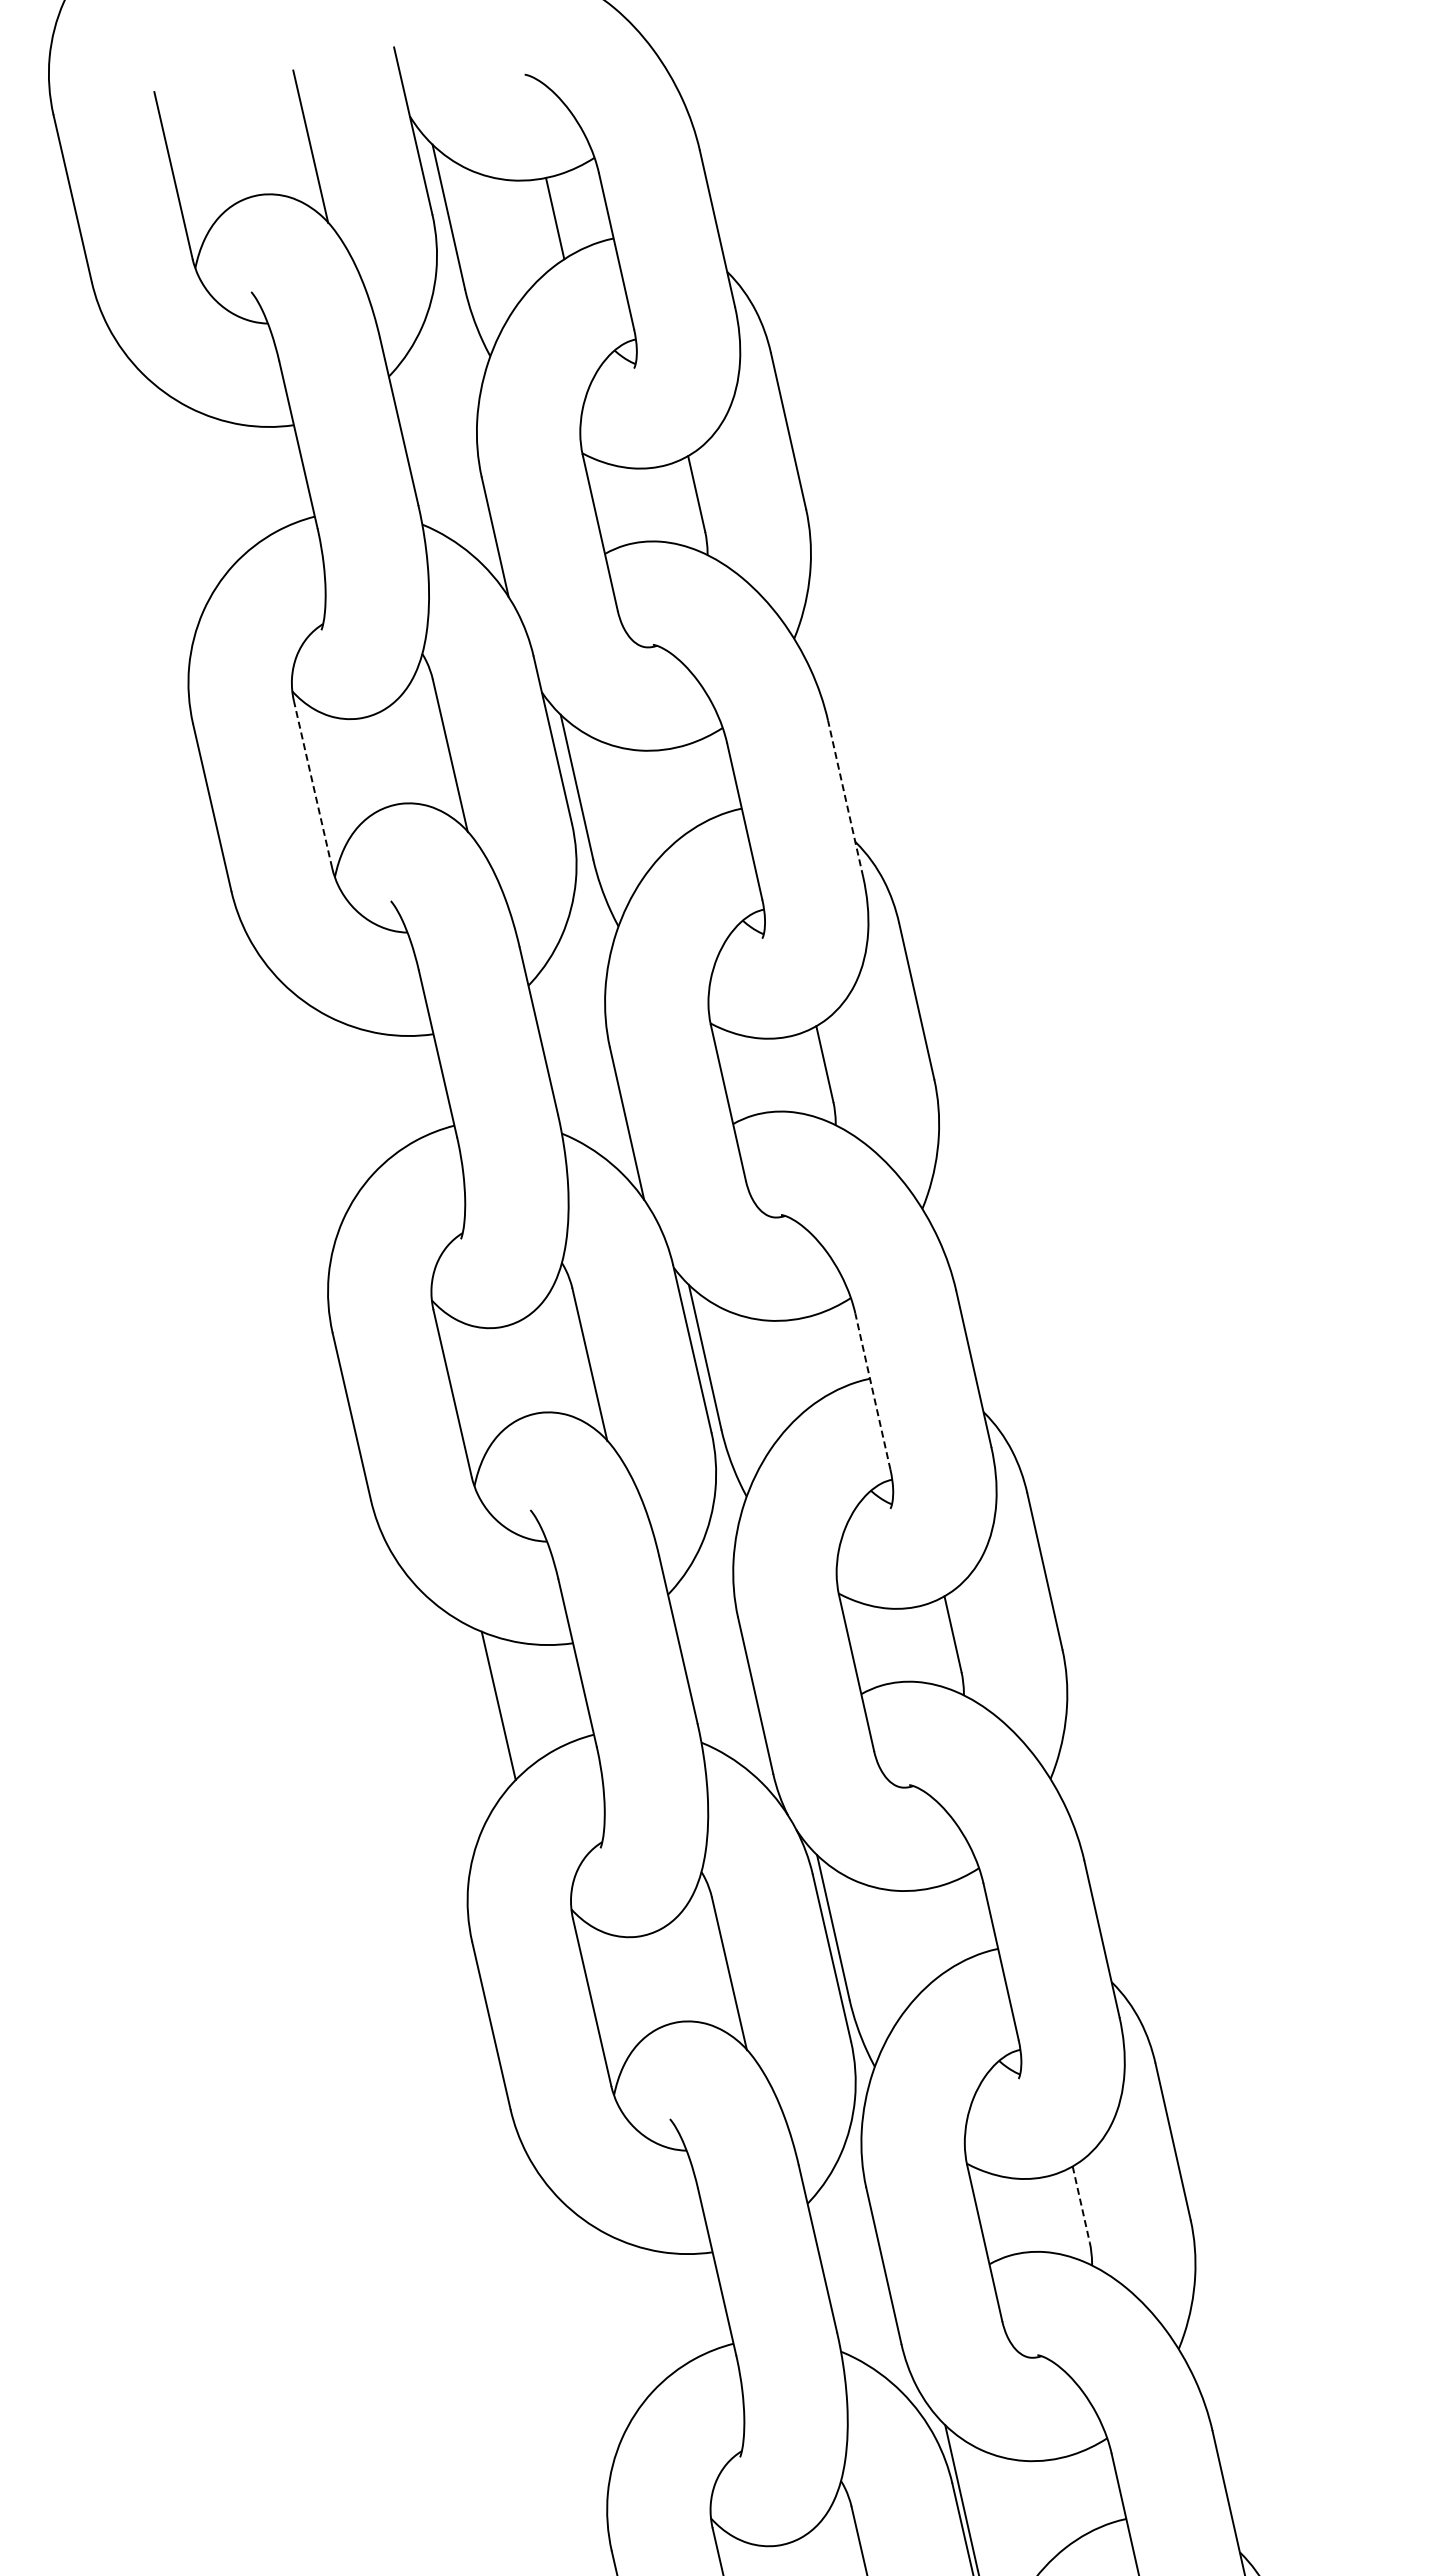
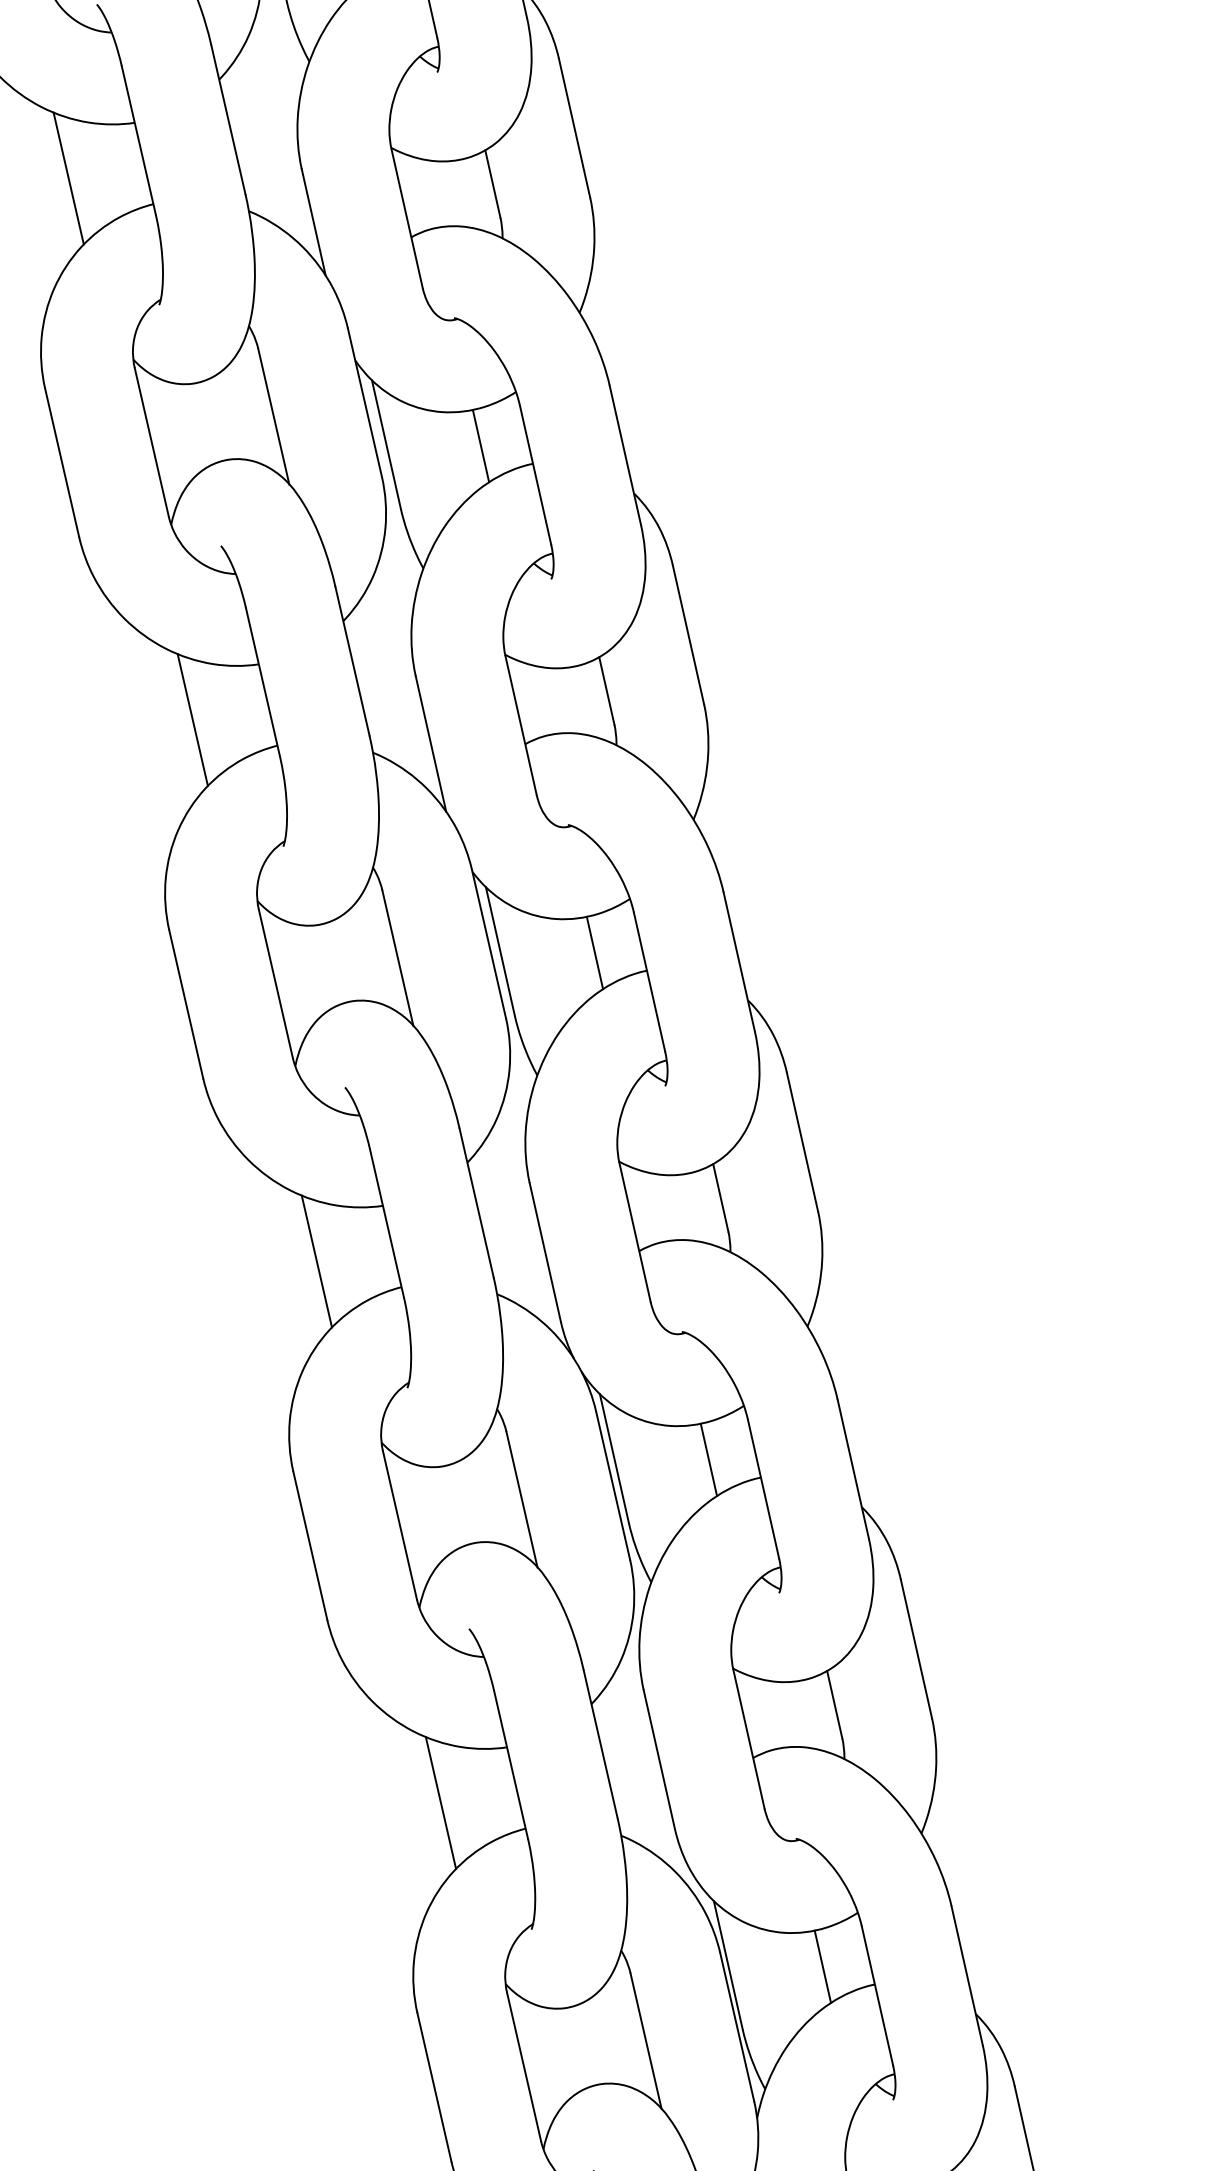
line: (219, 487) -> (68, 178), added
line: (313, 784) -> (152, 442), dashed -> solid
line: (683, 788) -> (481, 445), added
line: (845, 798) -> (625, 454), dashed -> solid
line: (359, 1096) -> (193, 719), added
line: (811, 1358) -> (594, 952), added
line: (872, 1391) -> (649, 982), dashed -> solid
line: (939, 1928) -> (708, 1459), added
line: (1081, 2204) -> (835, 1704), dashed -> solid
line: (638, 2314) -> (441, 1802), added
line: (1067, 2498) -> (822, 1966), added

